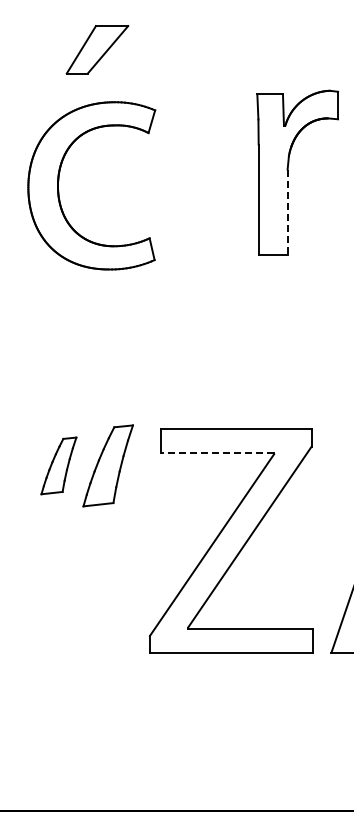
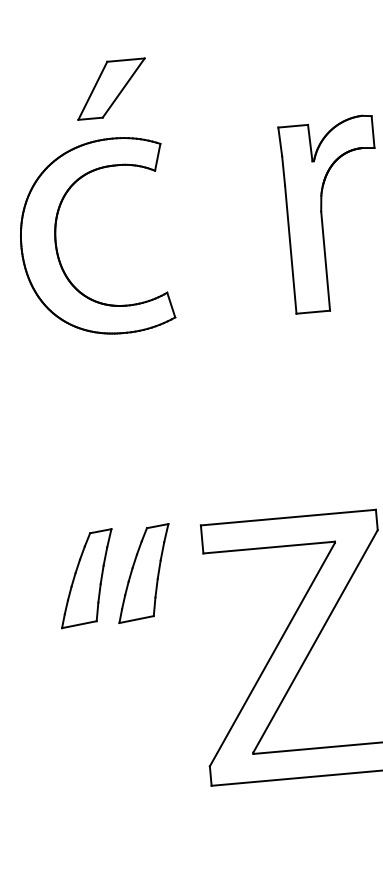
part: (97, 49) -> (111, 88), moved
part: (59, 180) -> (56, 235), moved
line: (287, 212) -> (325, 261), dashed -> solid
line: (217, 453) -> (269, 547), dashed -> solid
part: (58, 465) -> (86, 578), size x1.43

